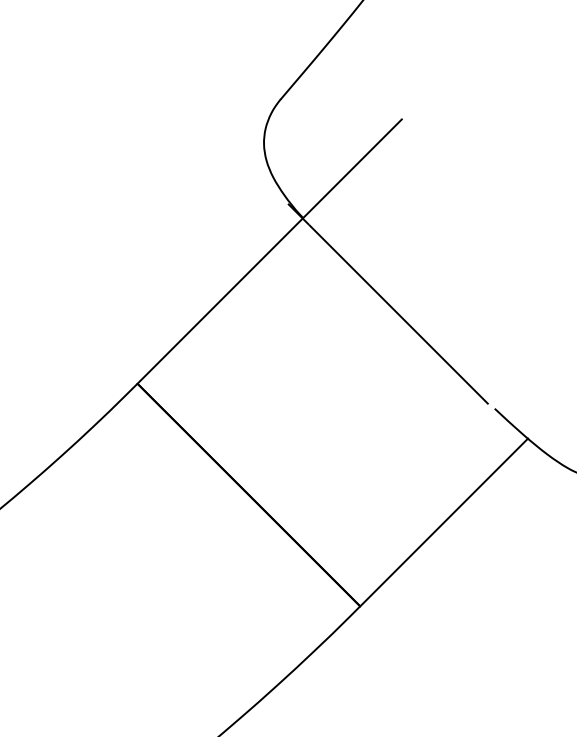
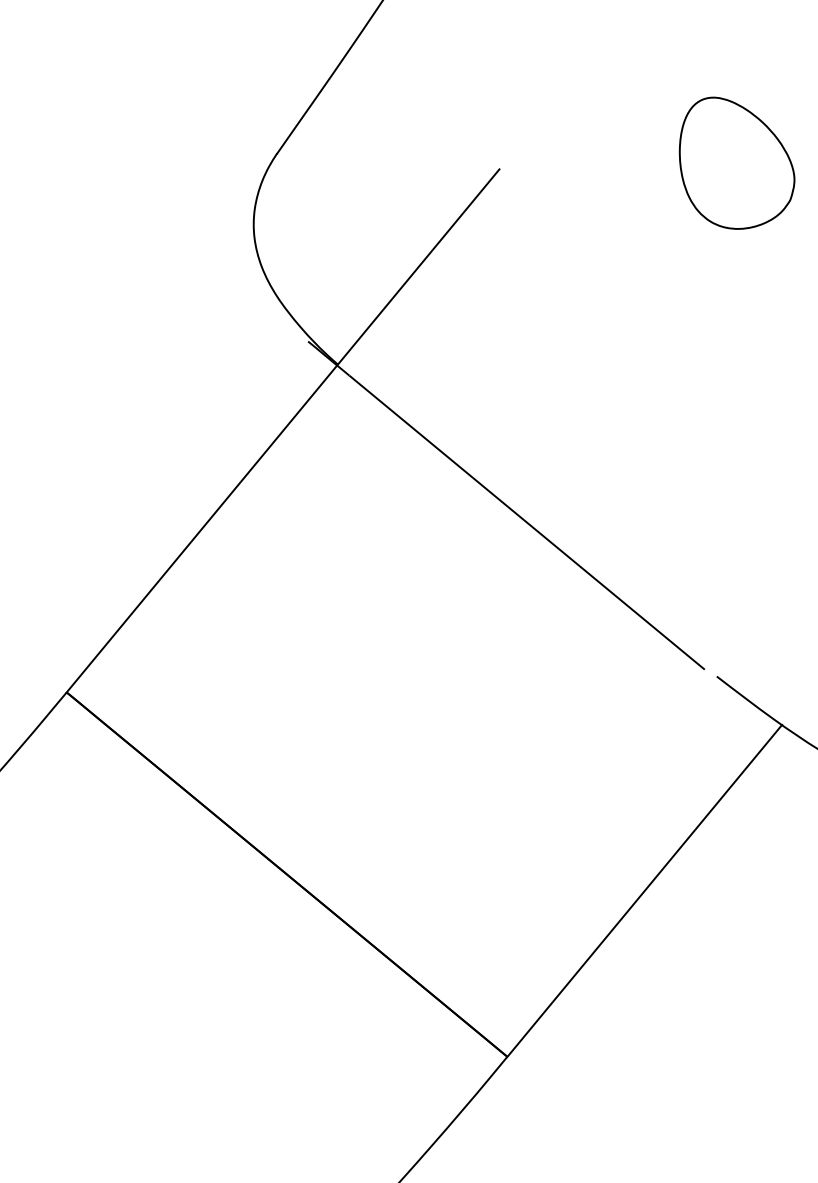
part: (531, 127) -> (735, 161), added

